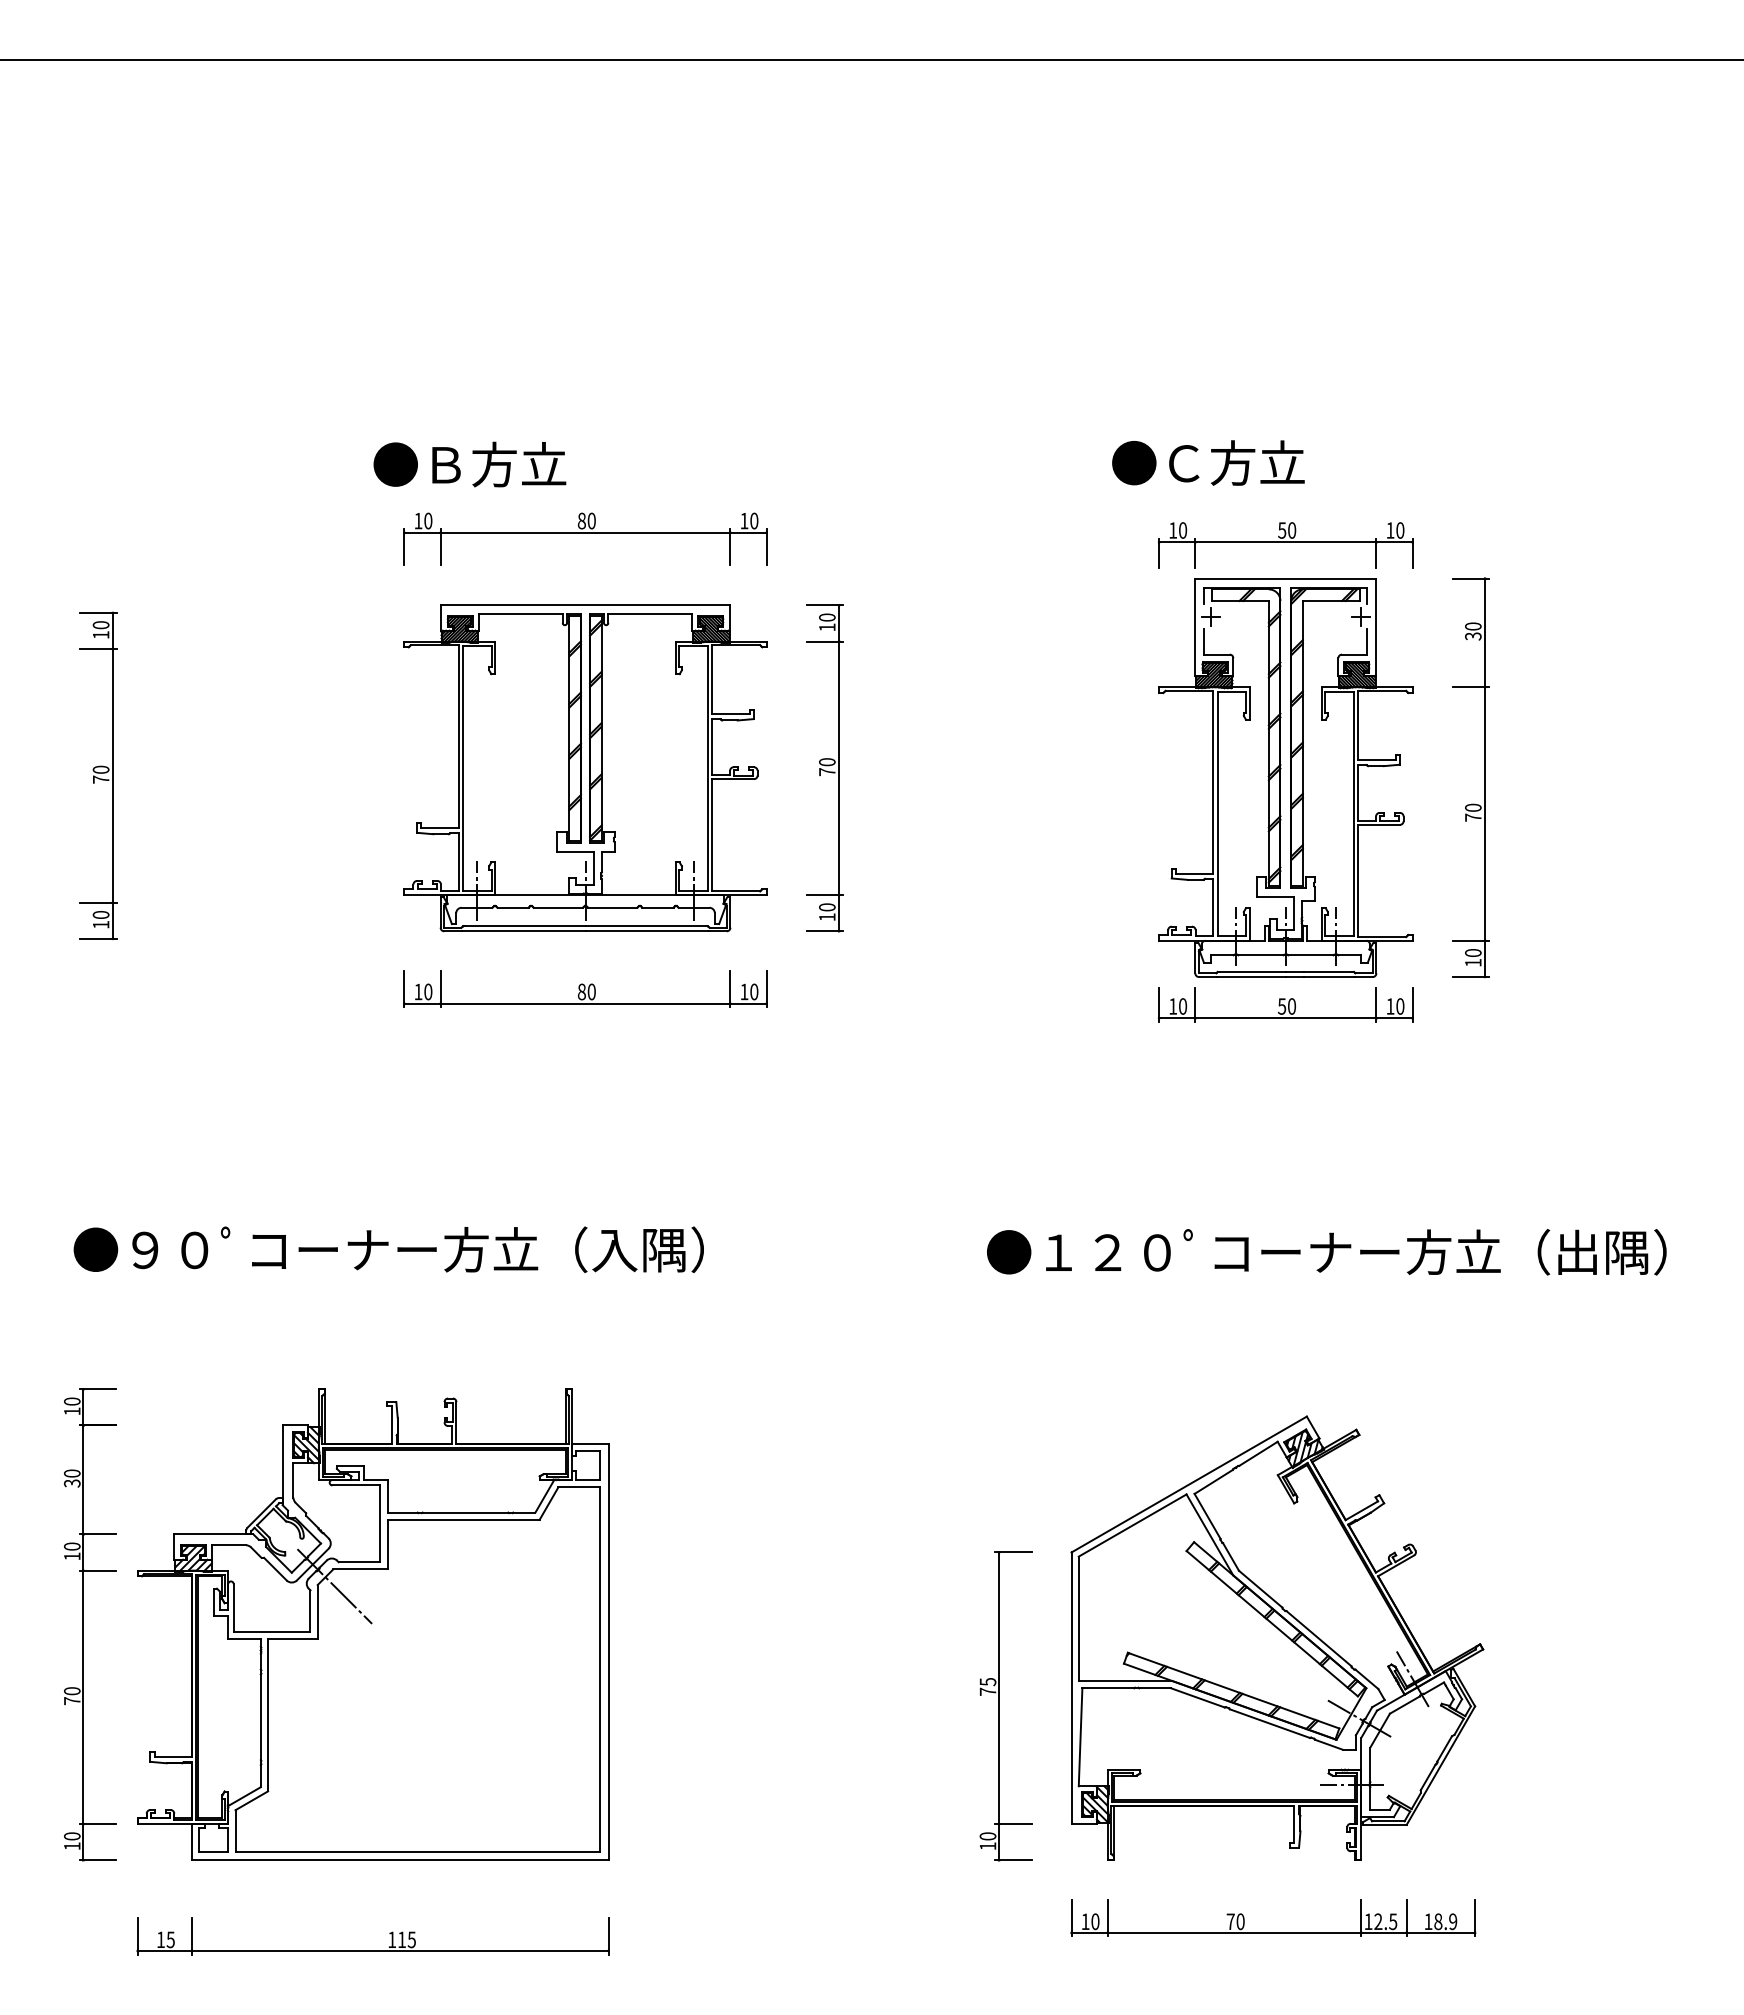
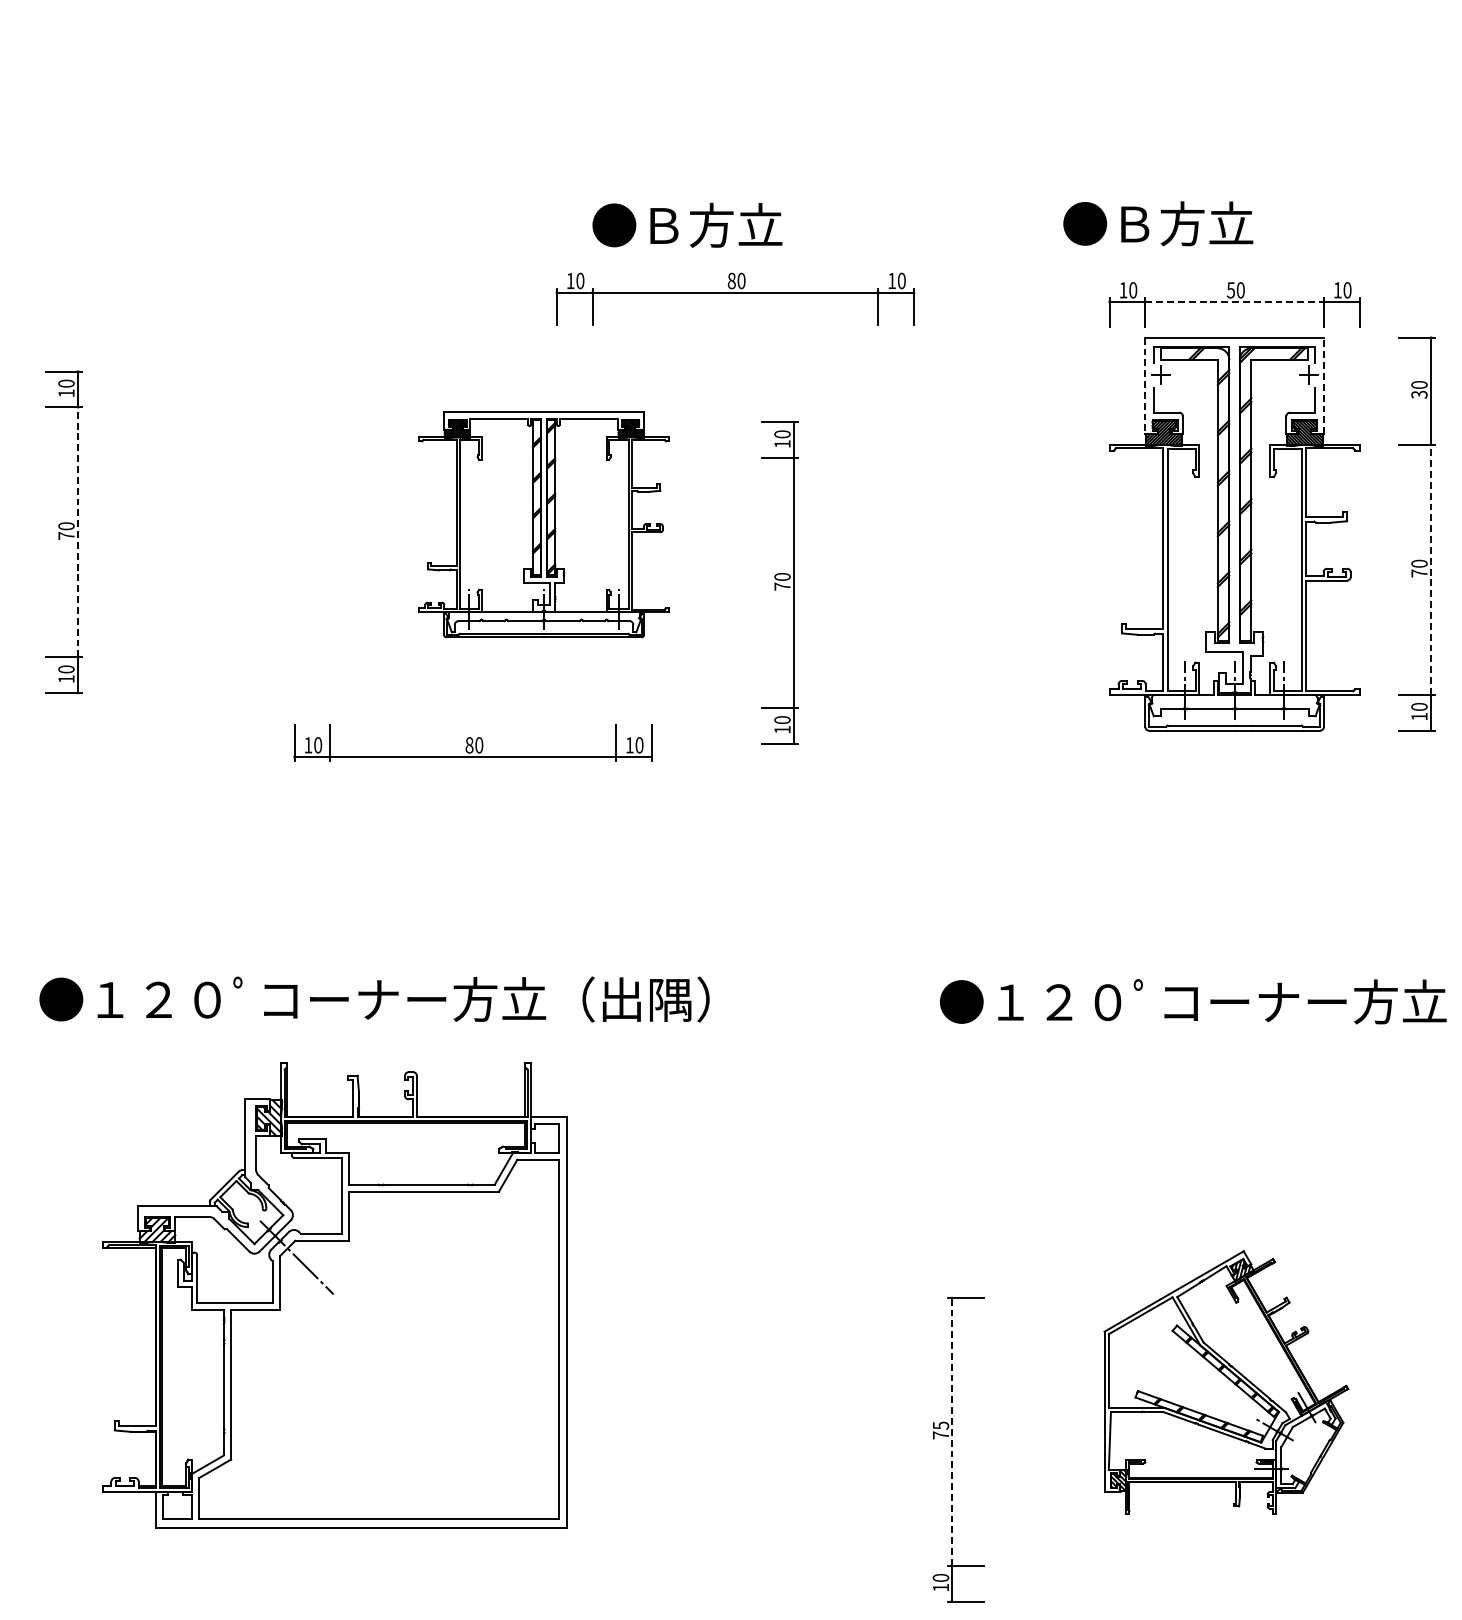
text: (1184, 463) -> (1134, 224), ●Ｃ方立 -> ●Ｂ方立
text: (469, 464) -> (687, 225), moved
part: (585, 538) -> (735, 298), moved
line: (1285, 542) -> (1234, 302), solid -> dashed
line: (1195, 627) -> (1145, 385), solid -> dashed
line: (1376, 627) -> (1324, 385), solid -> dashed
part: (585, 768) -> (544, 524), size x0.7
part: (824, 768) -> (779, 583), moved
line: (112, 775) -> (77, 531), solid -> dashed
line: (1485, 813) -> (1431, 569), solid -> dashed
part: (585, 988) -> (473, 741), moved
part: (1285, 1004) -> (1234, 757), removed
text: (442, 1249) -> (403, 999), ●９０ﾟコーナー方立（入隅） -> ●１２０ﾟコーナー方立（出隅）
part: (83, 1624) -> (49, 1369), removed
part: (373, 1624) -> (335, 1295), moved
part: (1277, 1637) -> (1226, 1381), size x0.6
line: (999, 1688) -> (952, 1432), solid -> dashed

